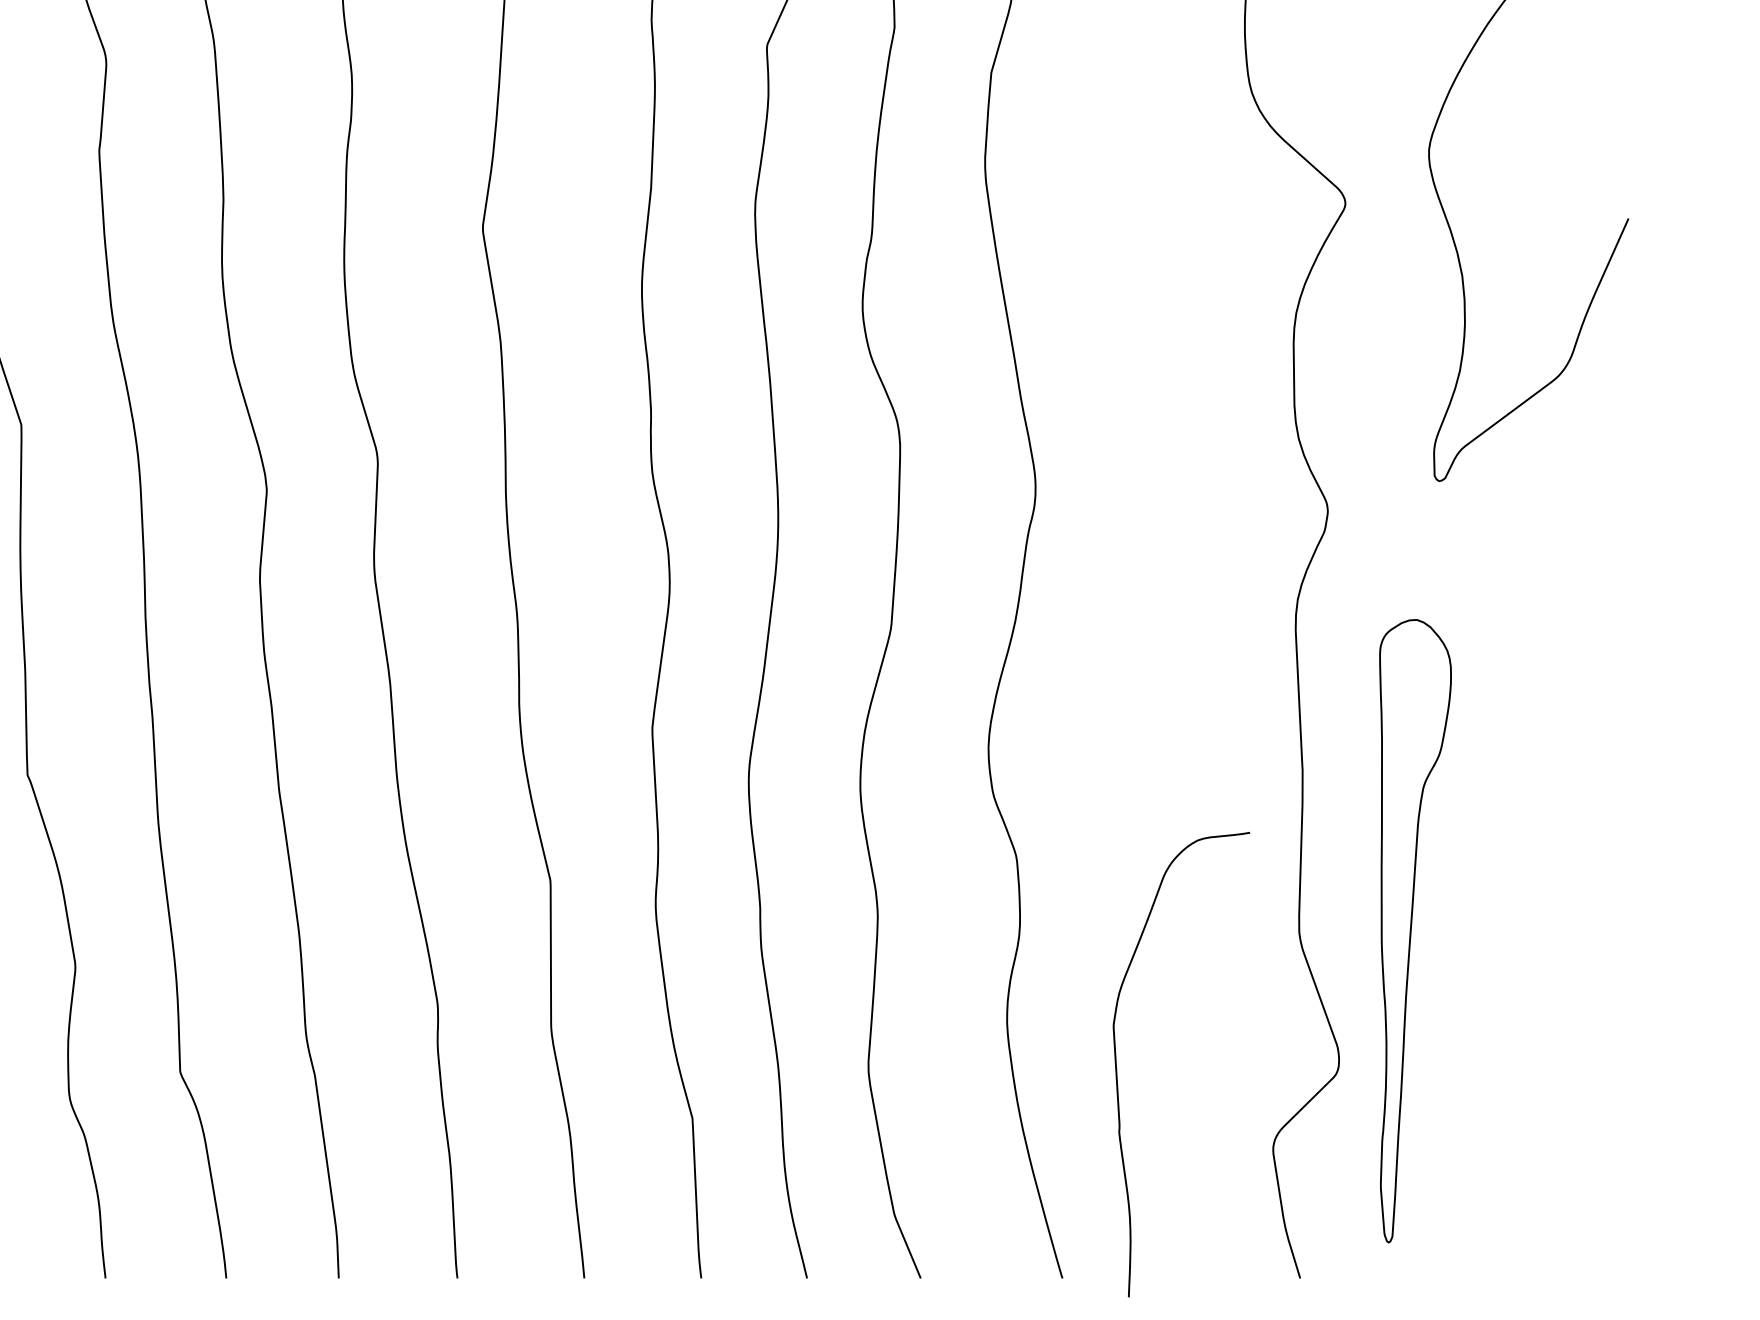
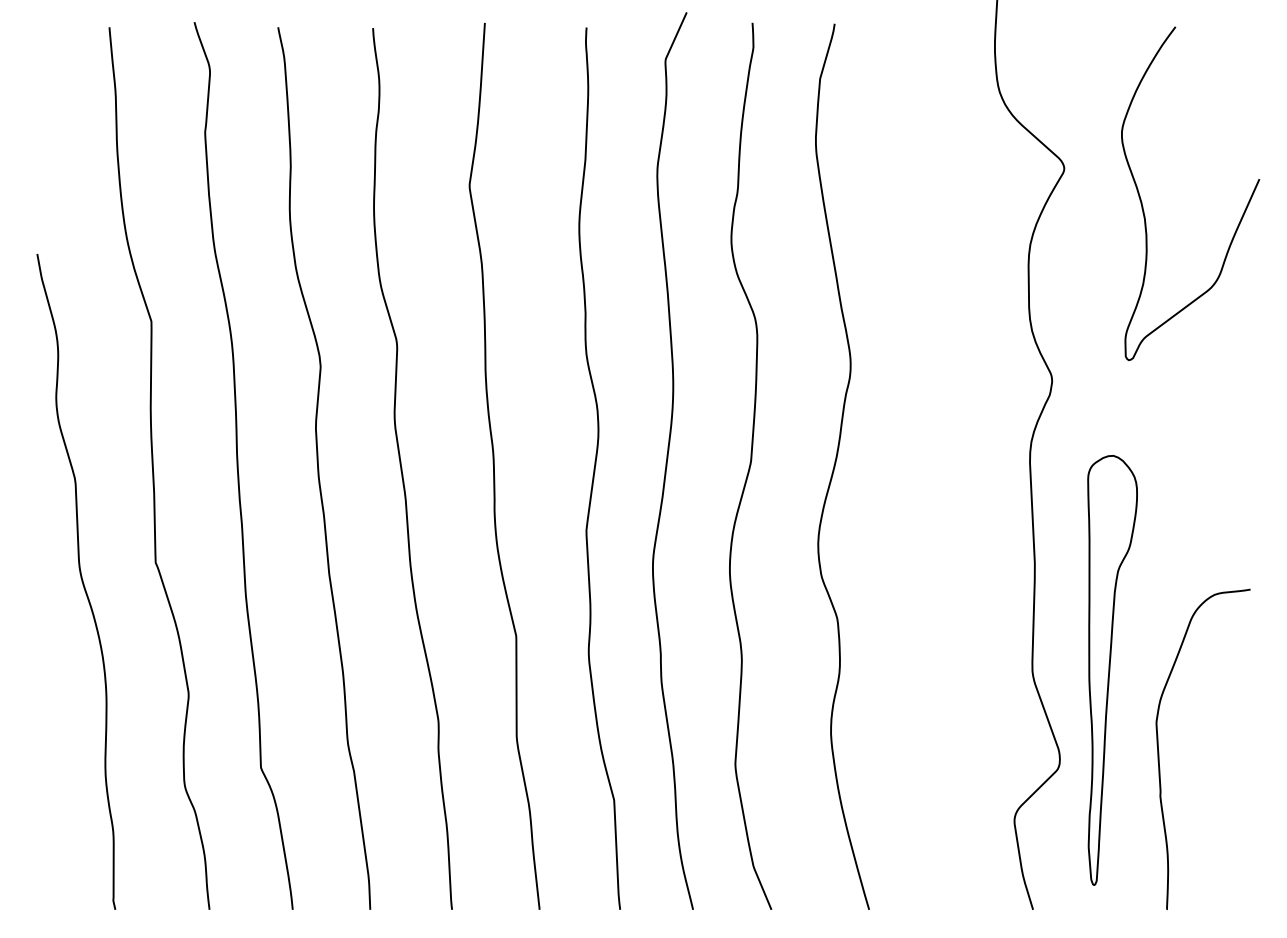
curve: (1118, 1067) -> (1159, 751), moved

